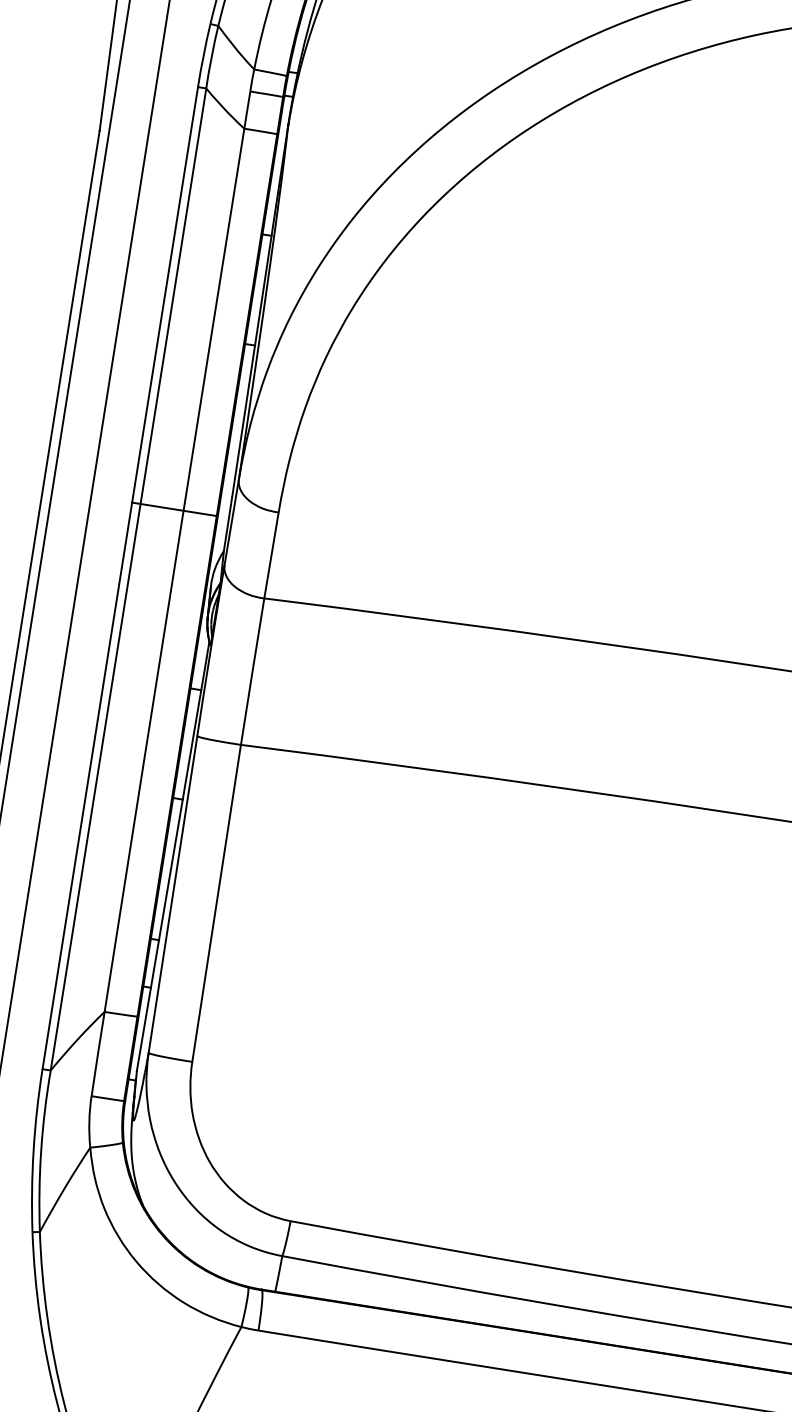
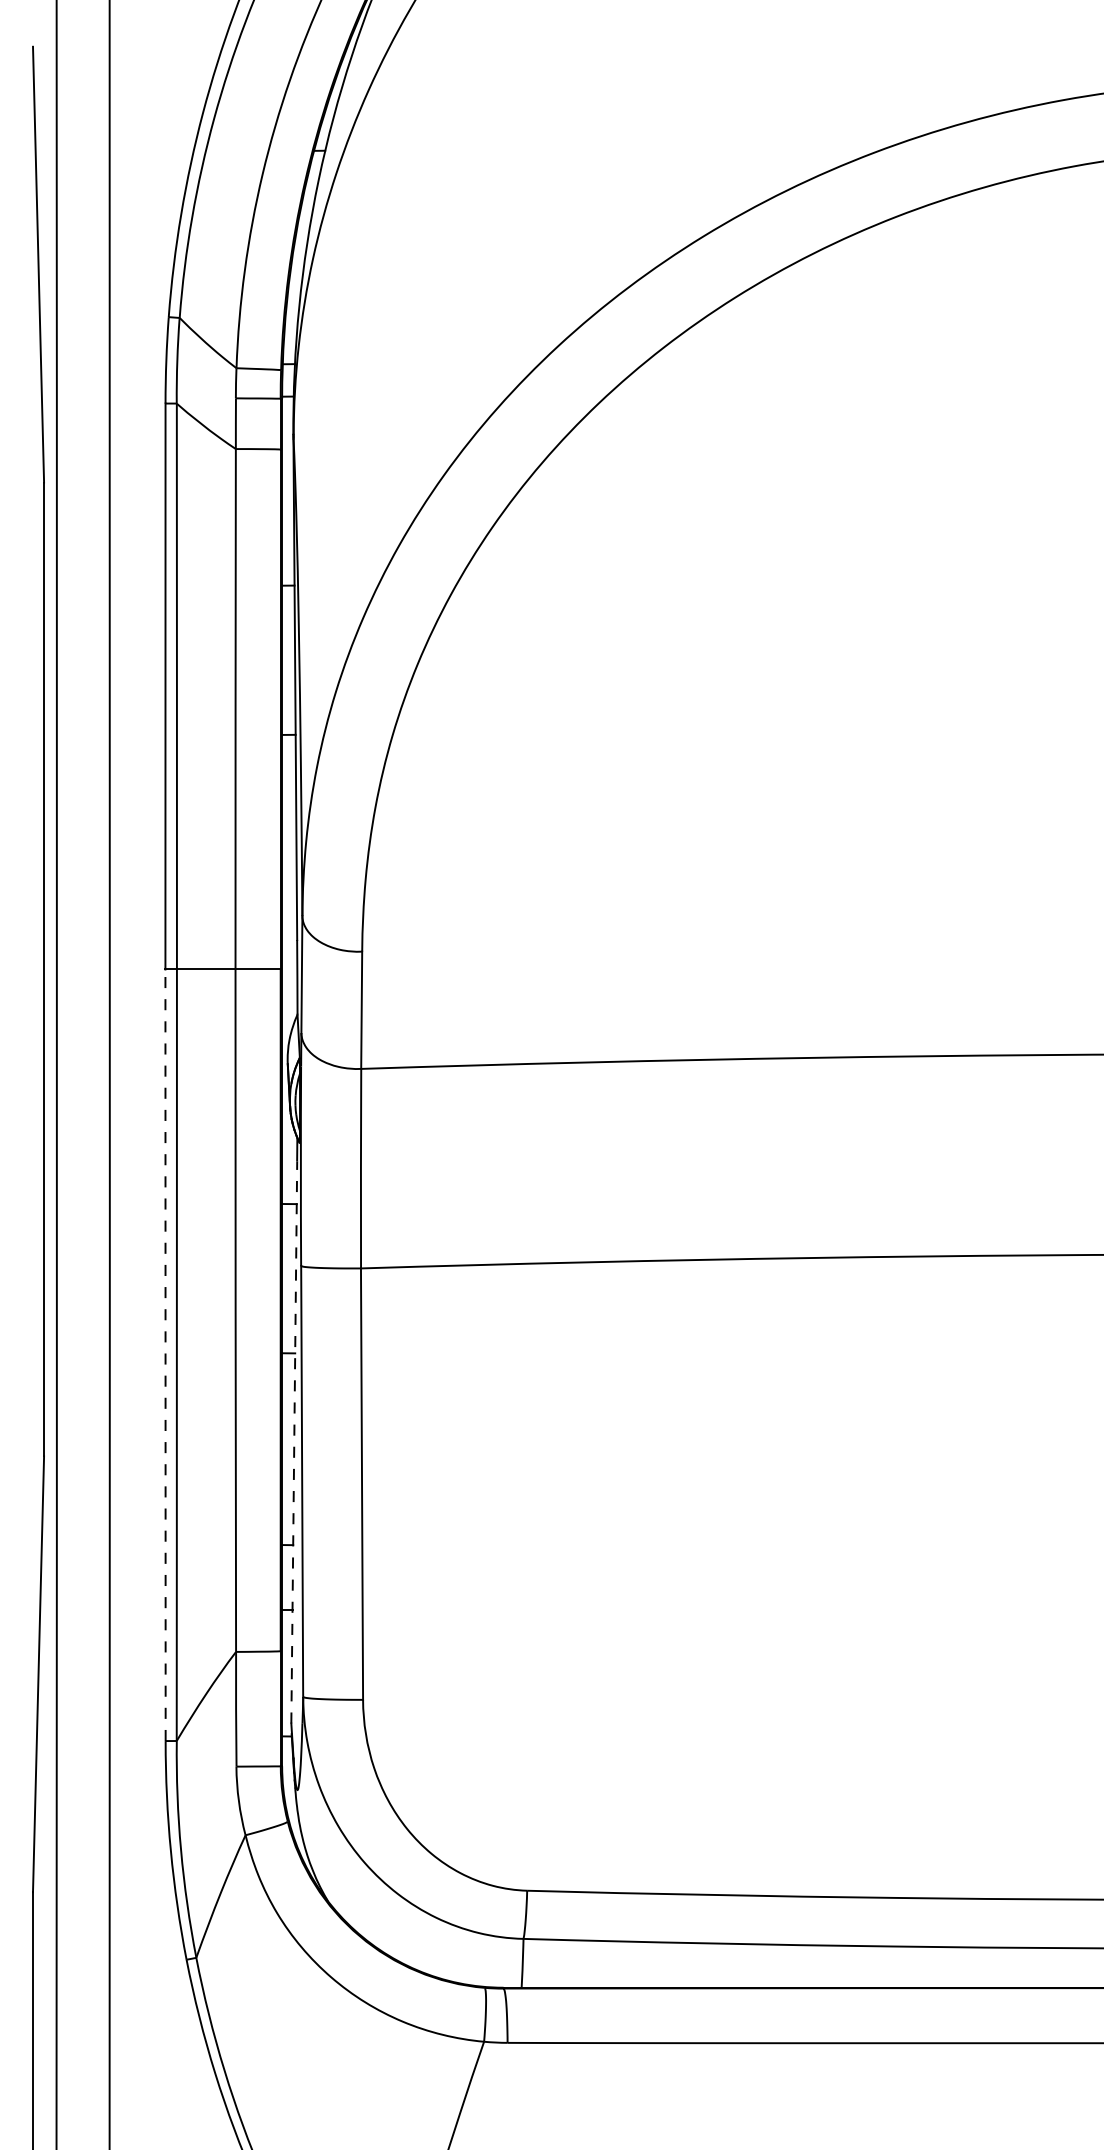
line: (87, 786) -> (165, 1355), solid -> dashed
line: (172, 864) -> (294, 1441), solid -> dashed

